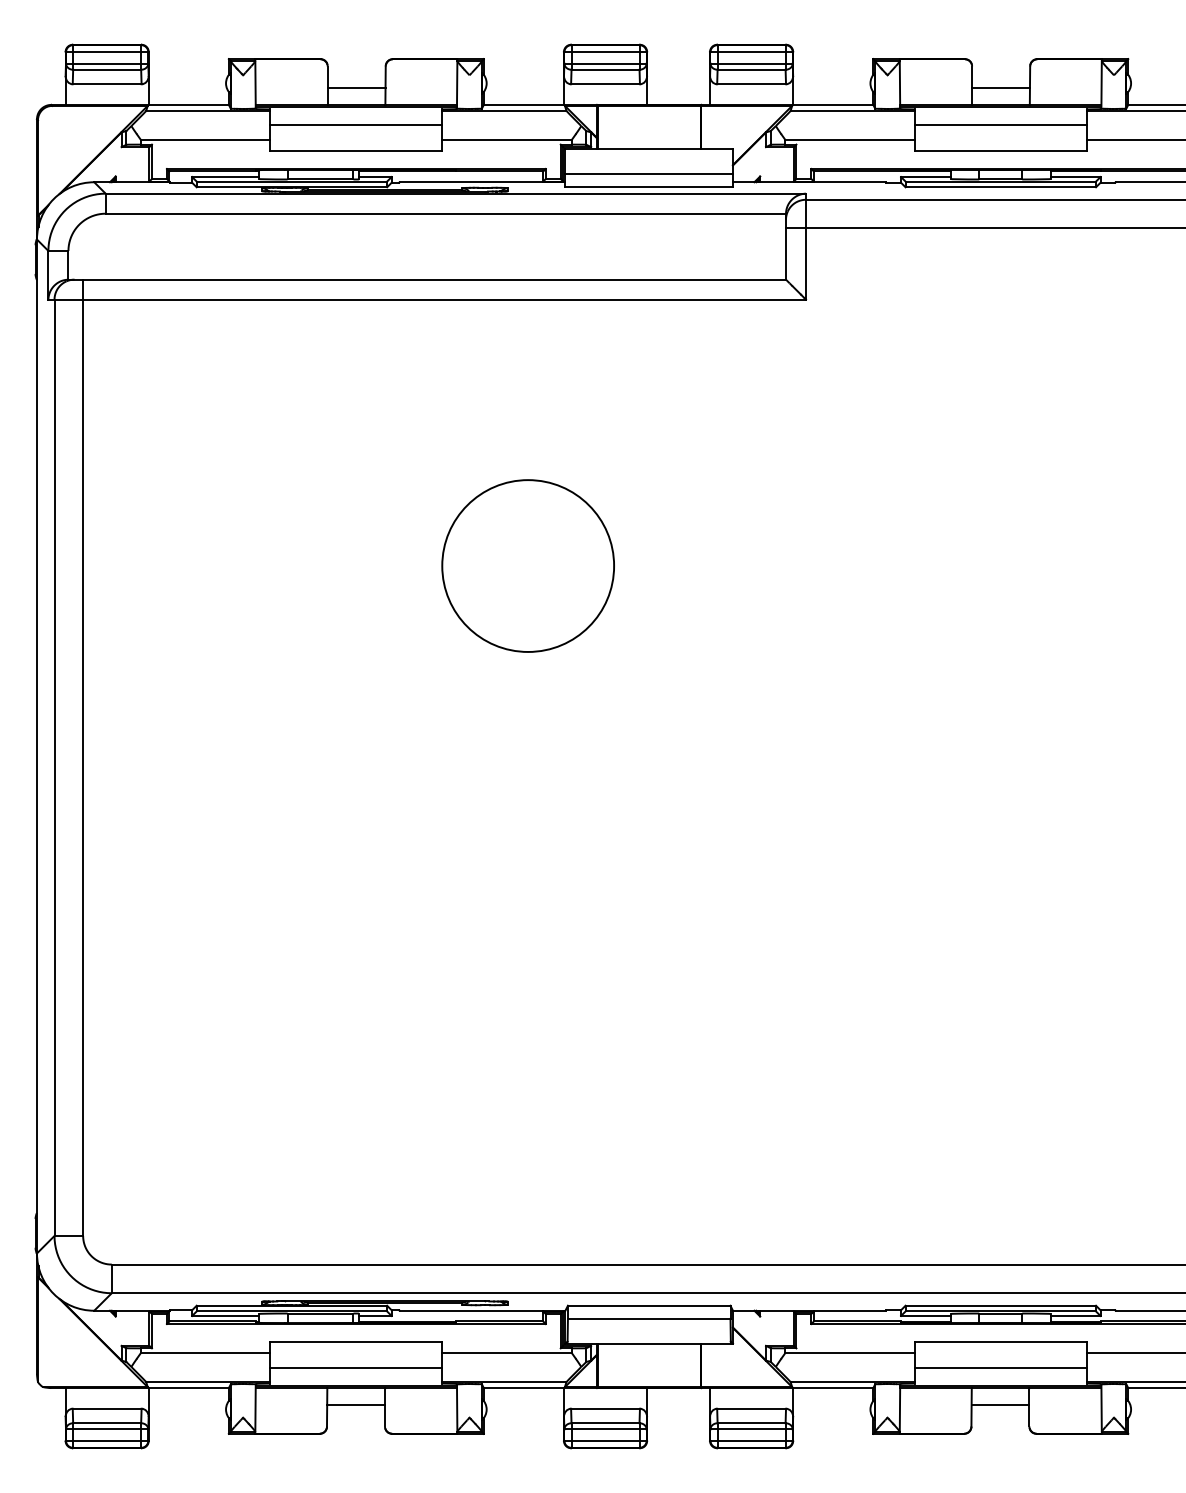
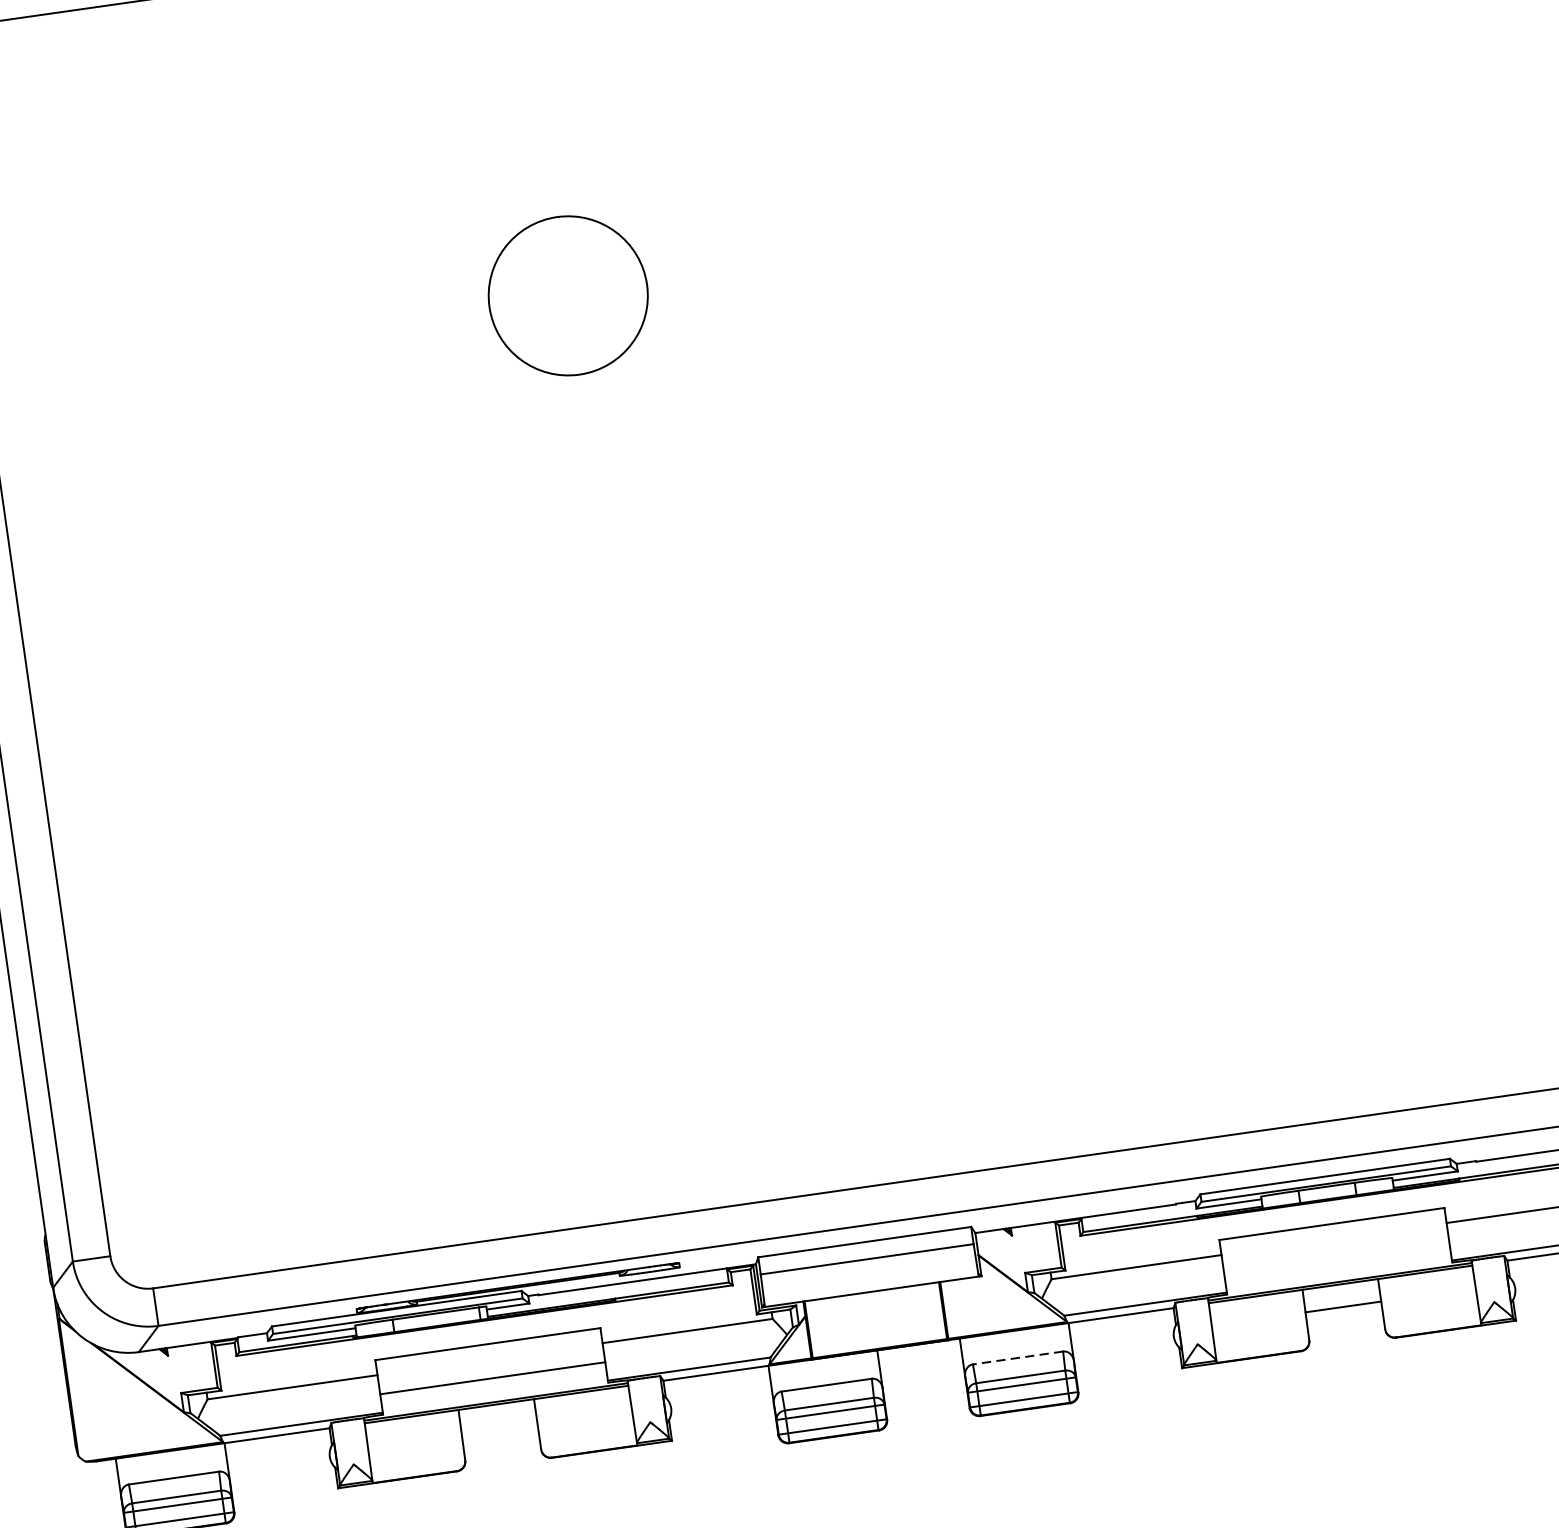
circle: (527, 565) -> (567, 295), size x0.7
line: (1000, 1368) -> (1336, 1258), removed
line: (355, 1405) -> (498, 1427), removed
line: (751, 1408) -> (1017, 1357), solid -> dashed

